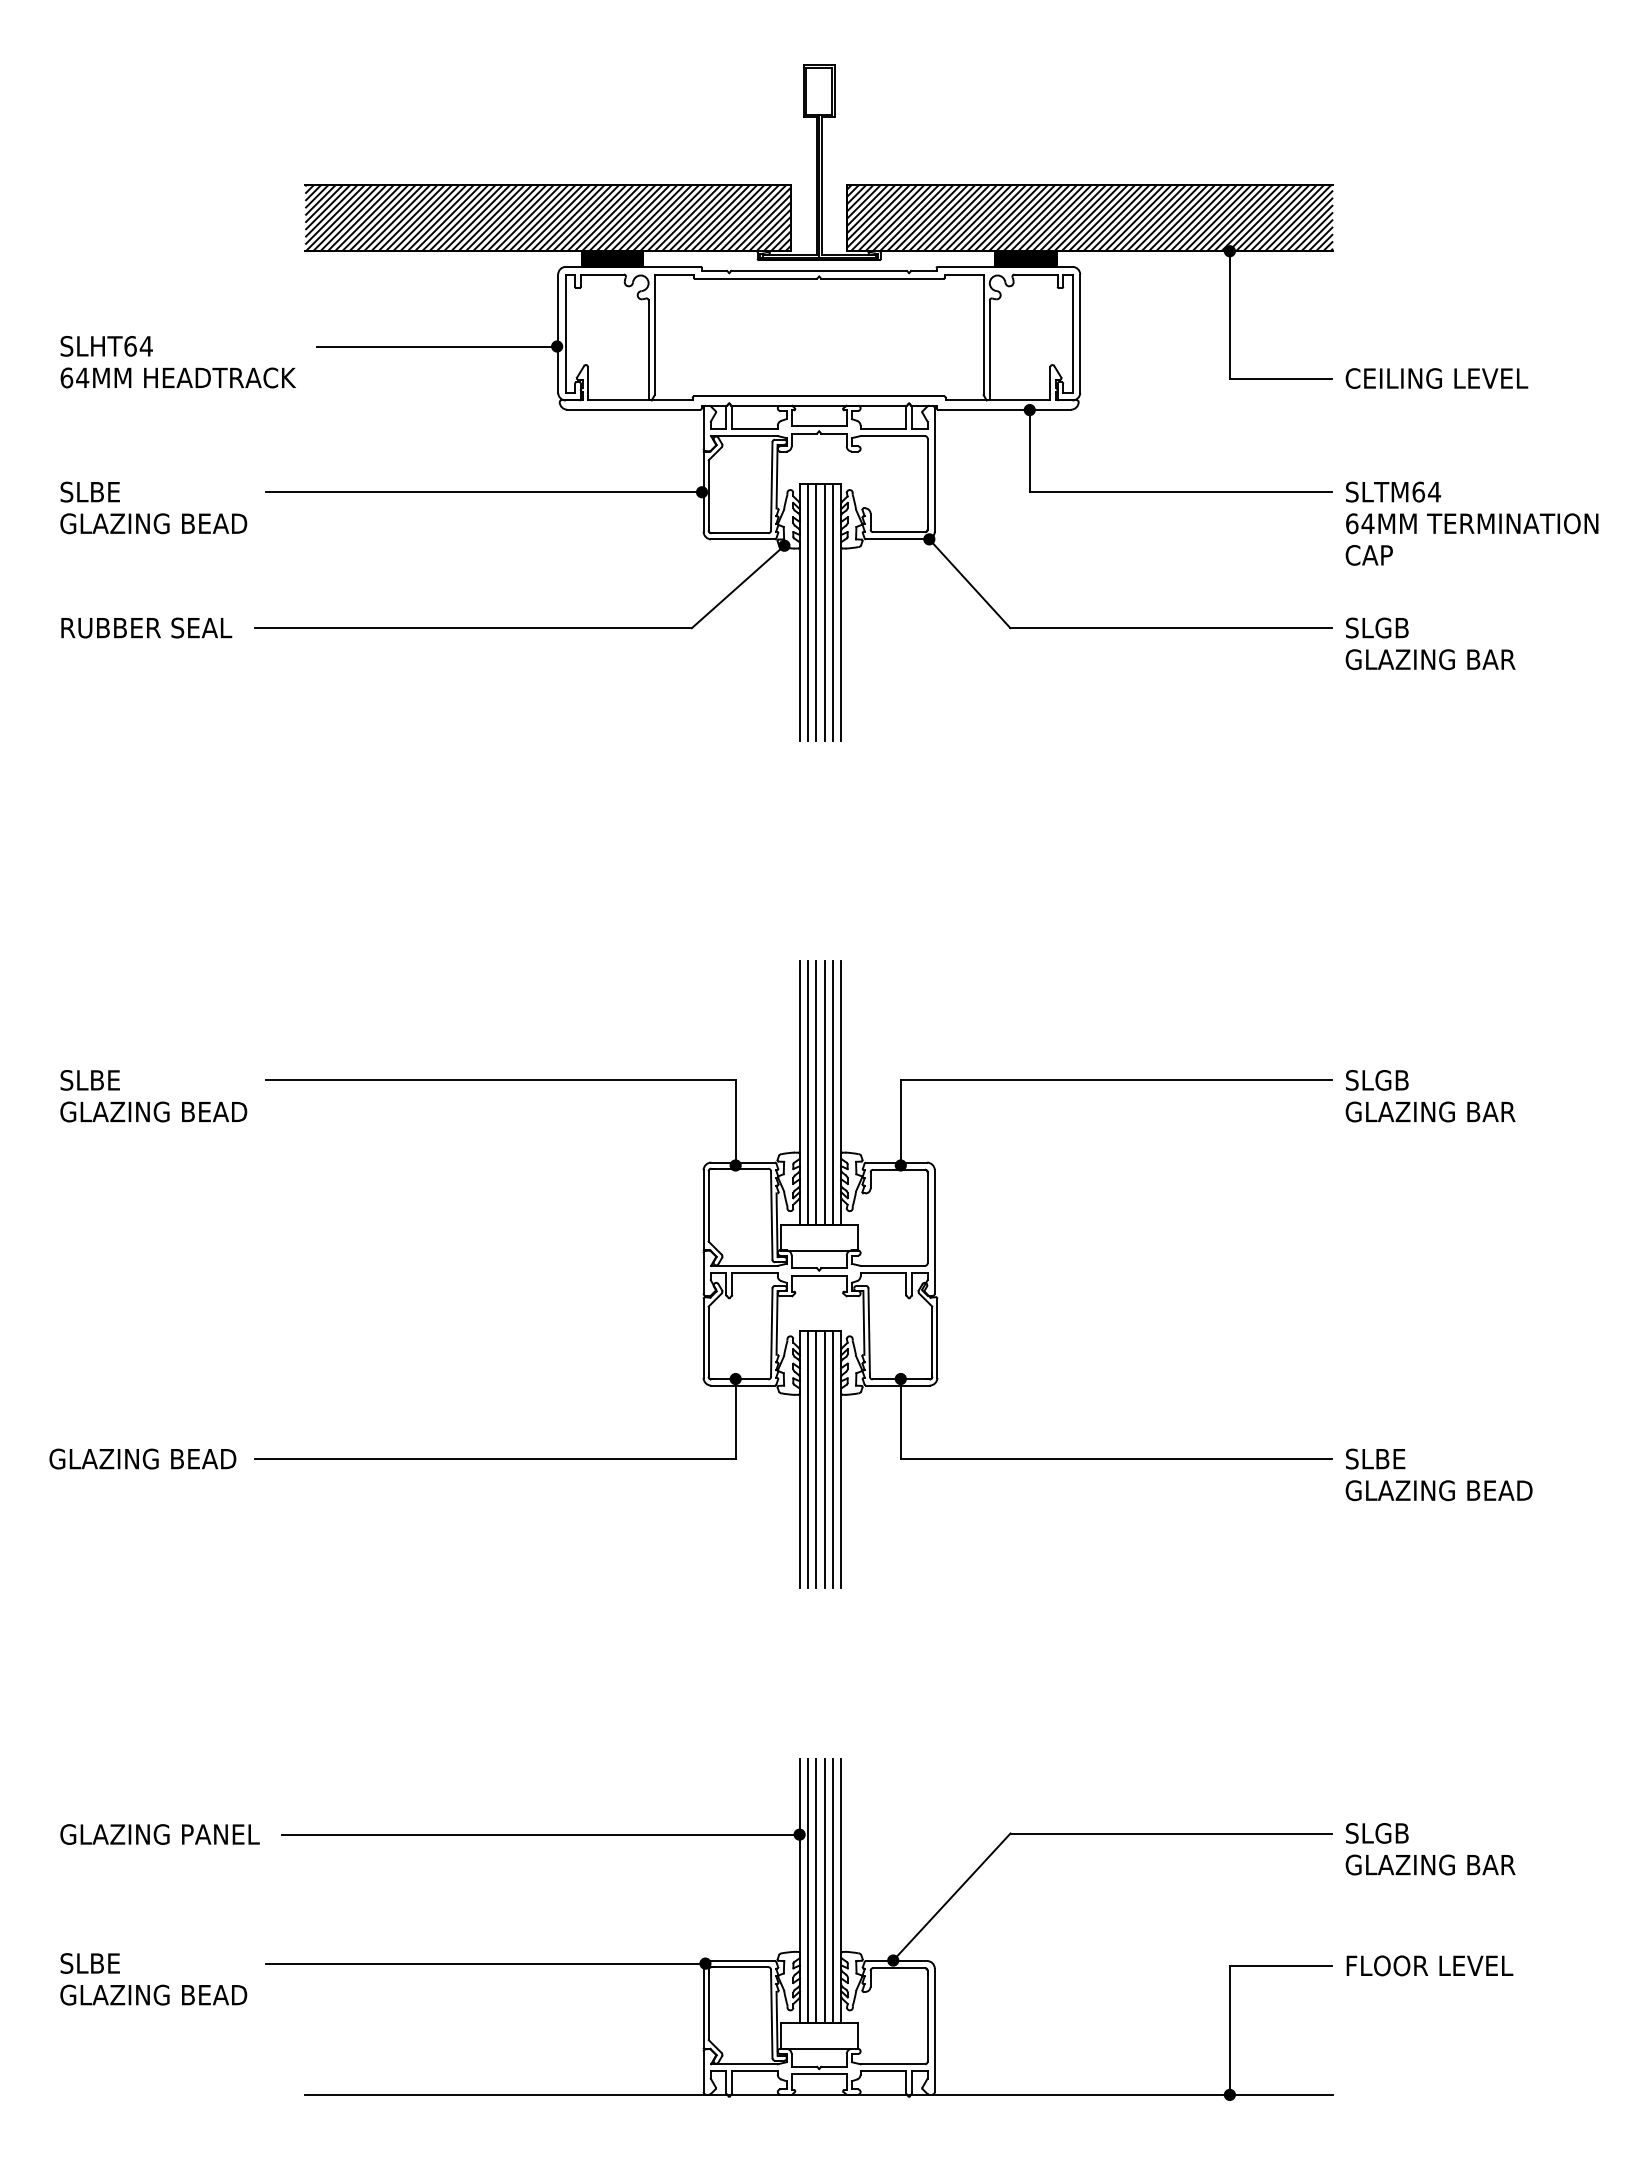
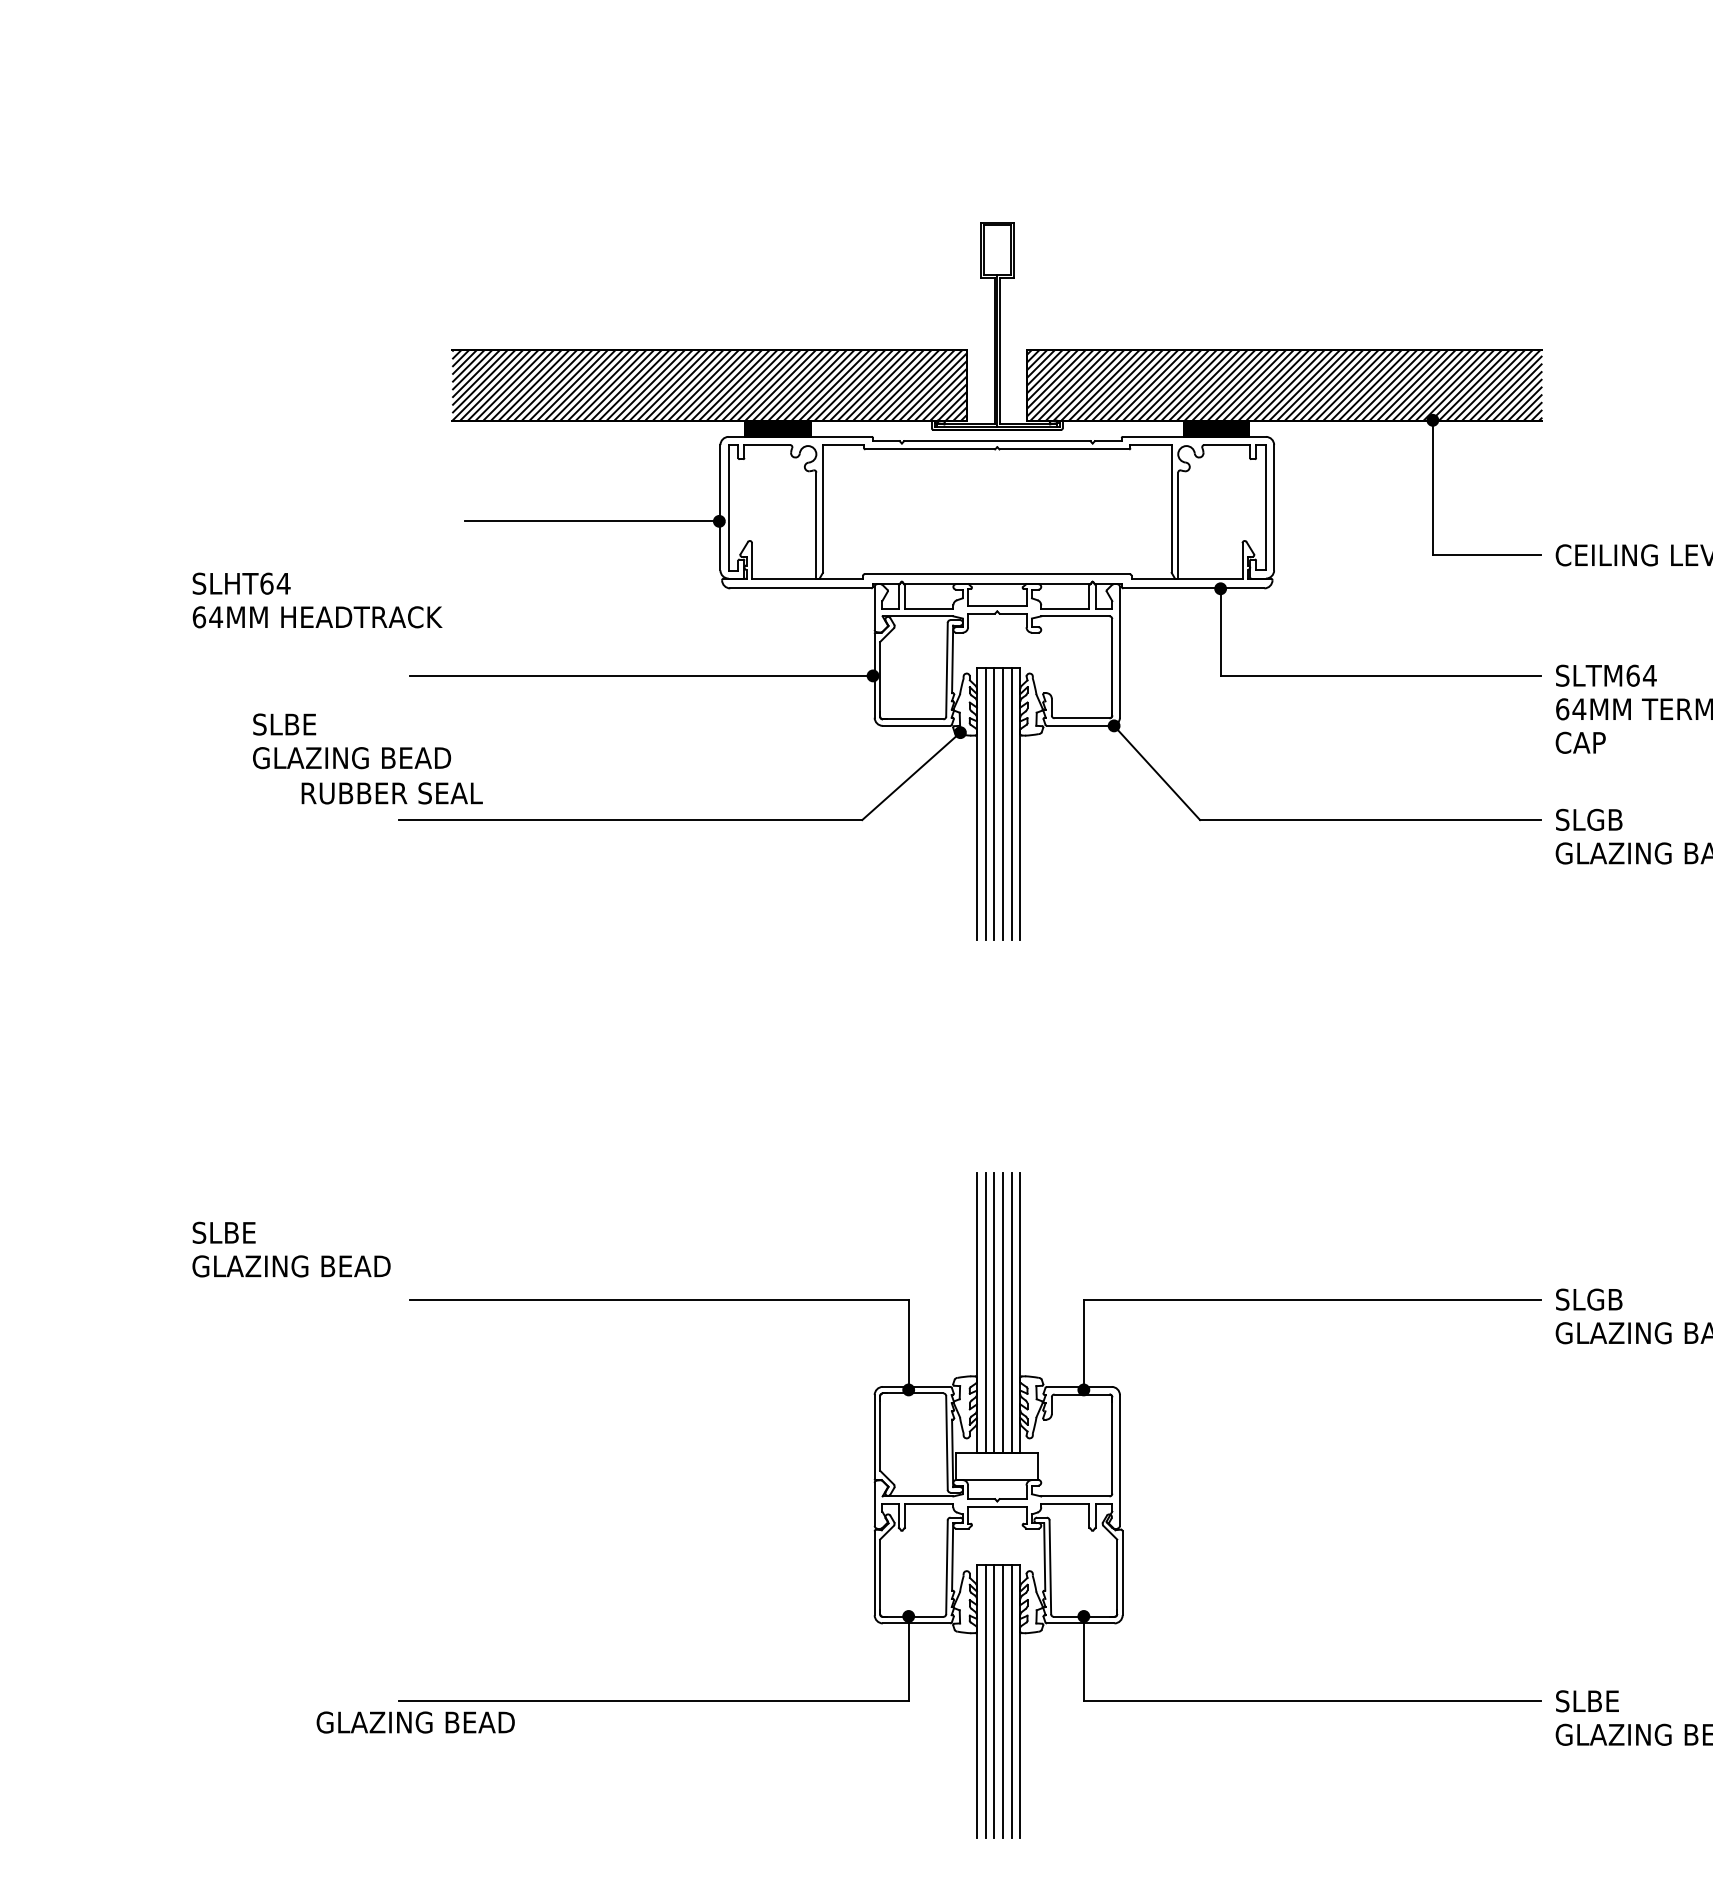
text: (177, 362) -> (316, 600), moved
text: (153, 507) -> (351, 740), moved
text: (146, 627) -> (392, 792), moved
text: (153, 1096) -> (291, 1249), moved
text: (142, 1458) -> (415, 1721), moved

